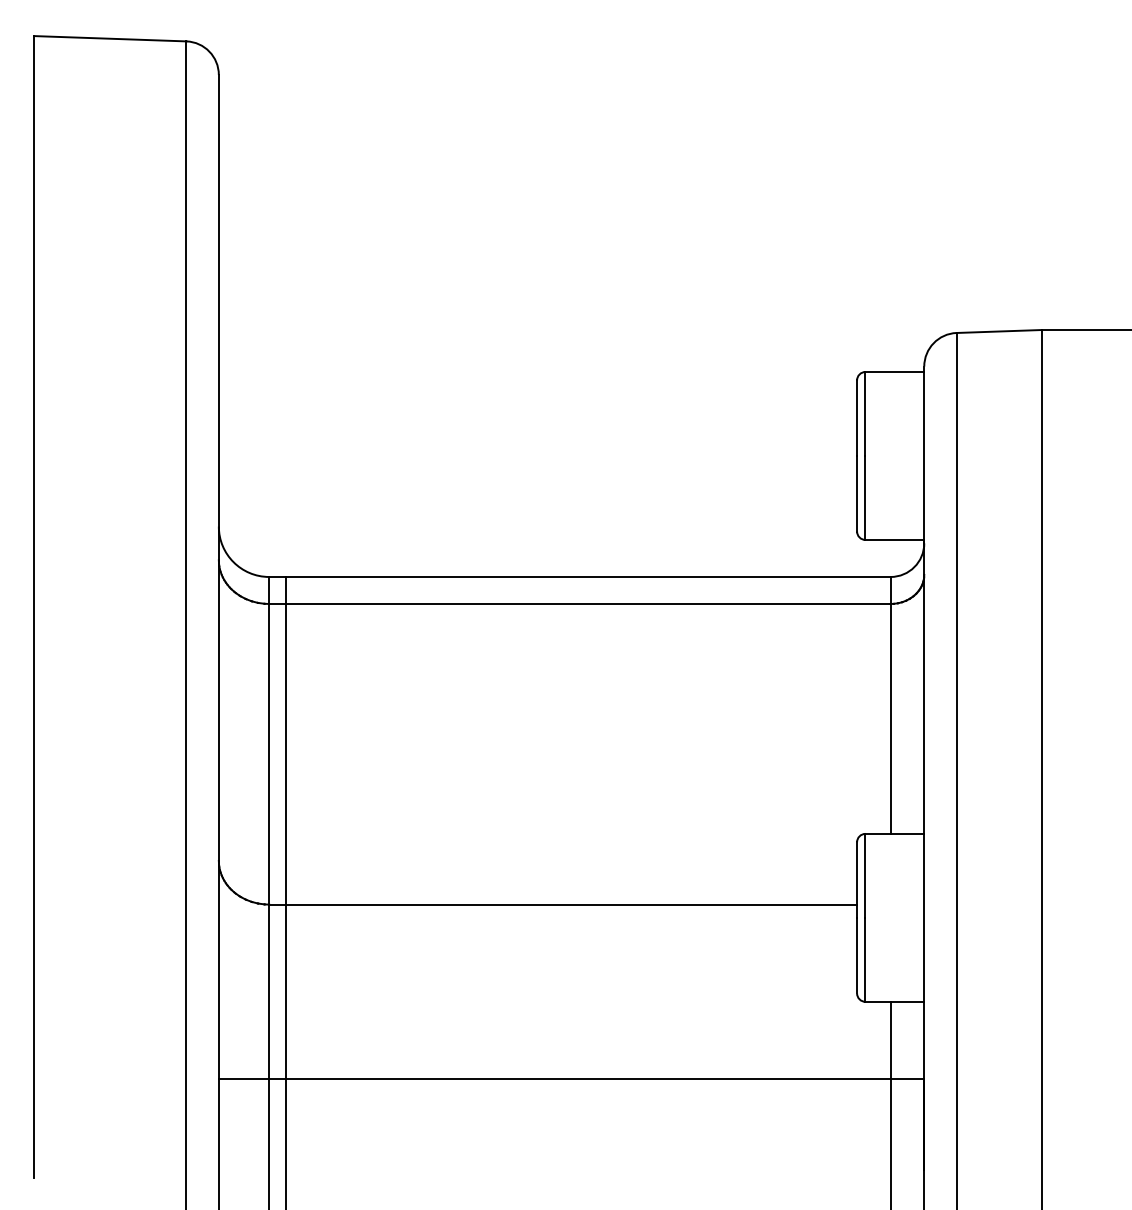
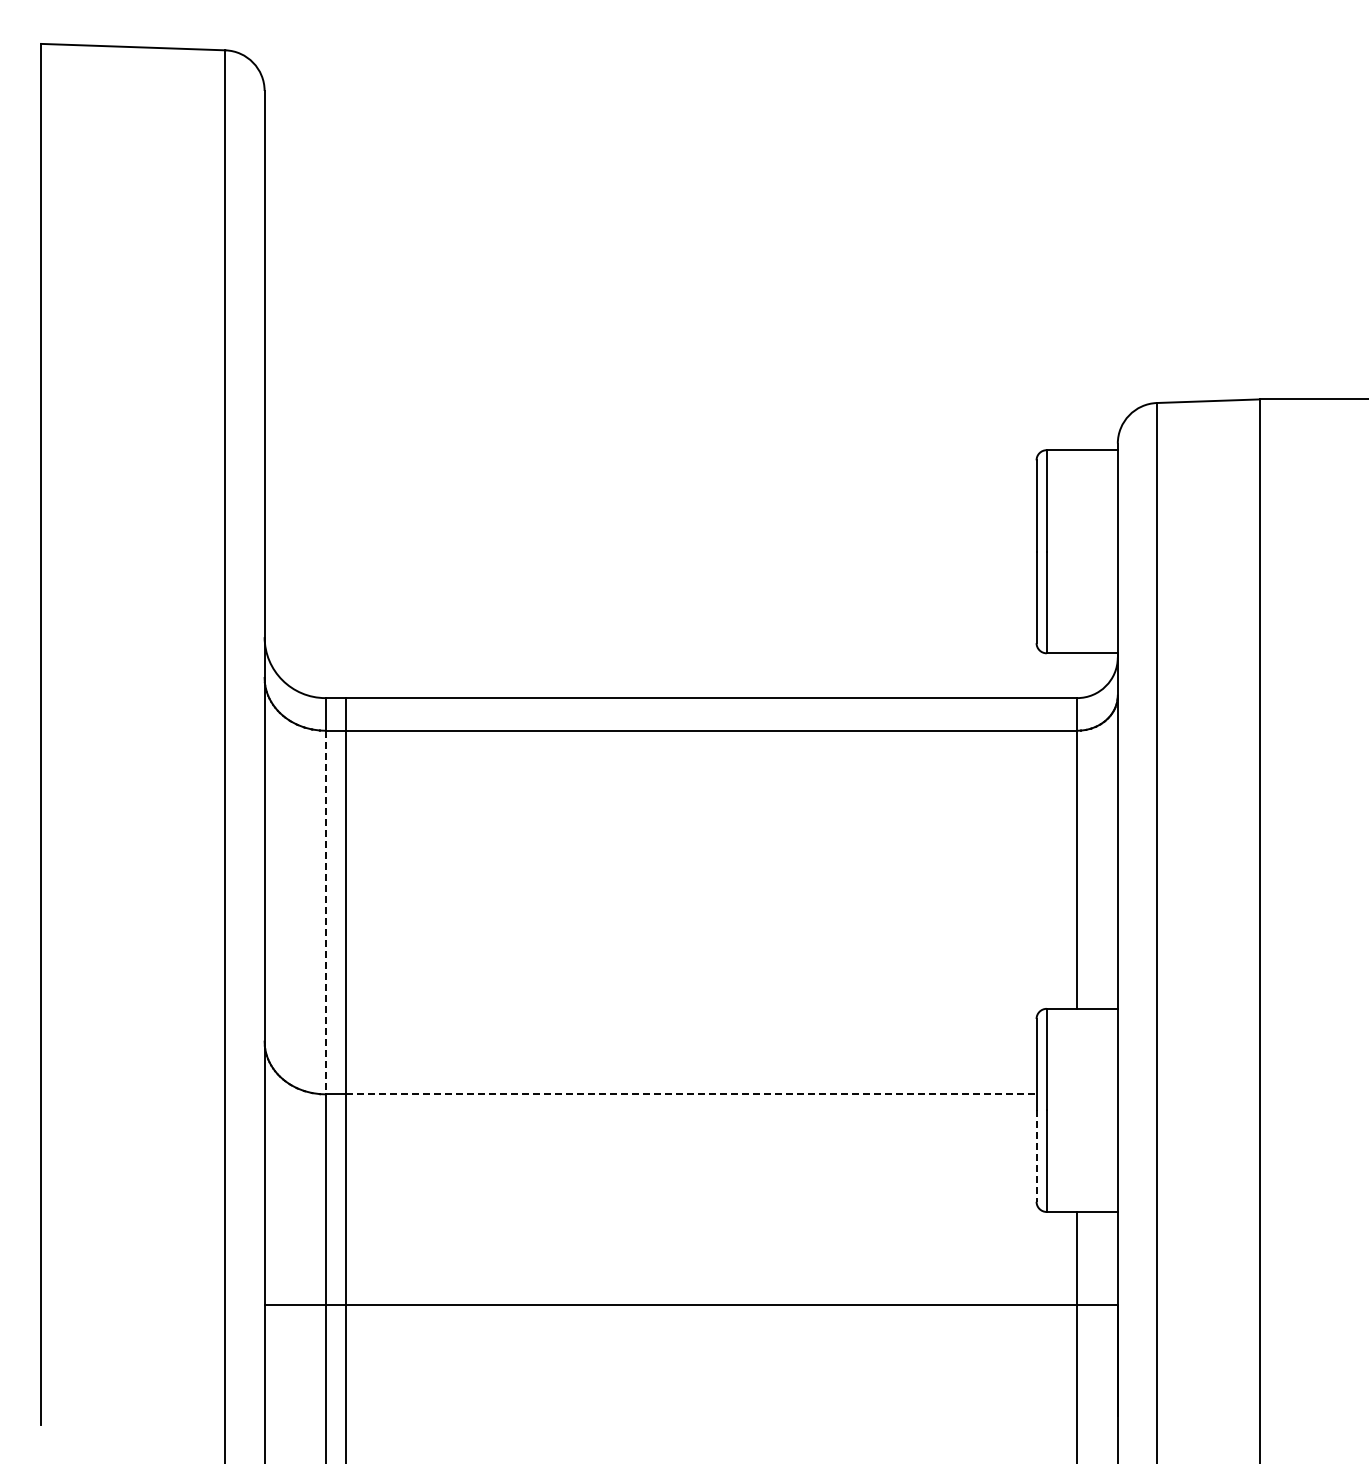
line: (269, 754) -> (325, 912), solid -> dashed
line: (571, 904) -> (691, 1094), solid -> dashed
line: (857, 955) -> (1036, 1156), solid -> dashed

